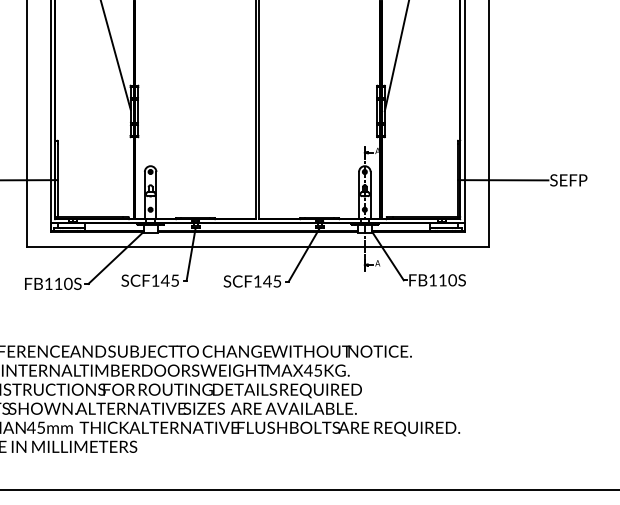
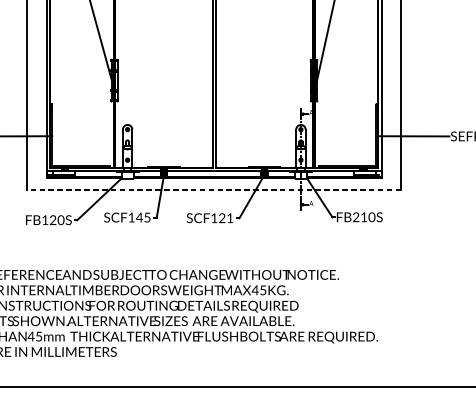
line: (257, 247) -> (214, 190), solid -> dashed
text: (432, 280) -> (355, 217), FB110S -> FB210S
text: (272, 281) -> (226, 218), SCF145 -> SCF121
text: (58, 283) -> (53, 219), FB110S -> FB120S

